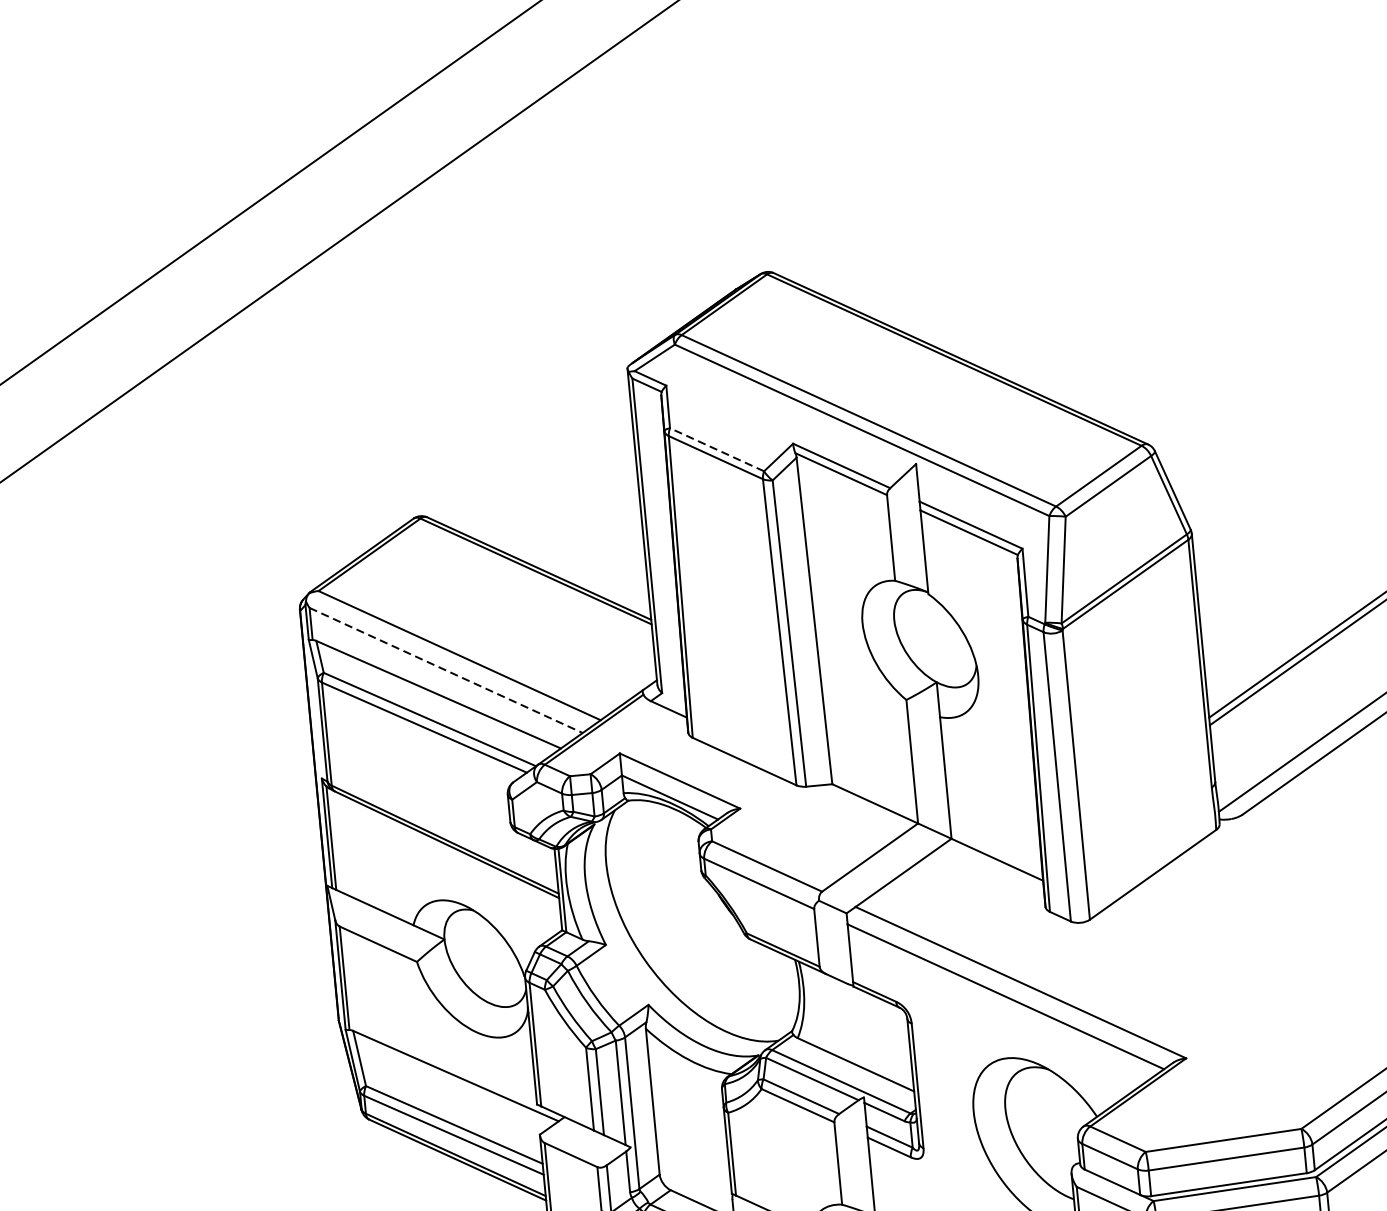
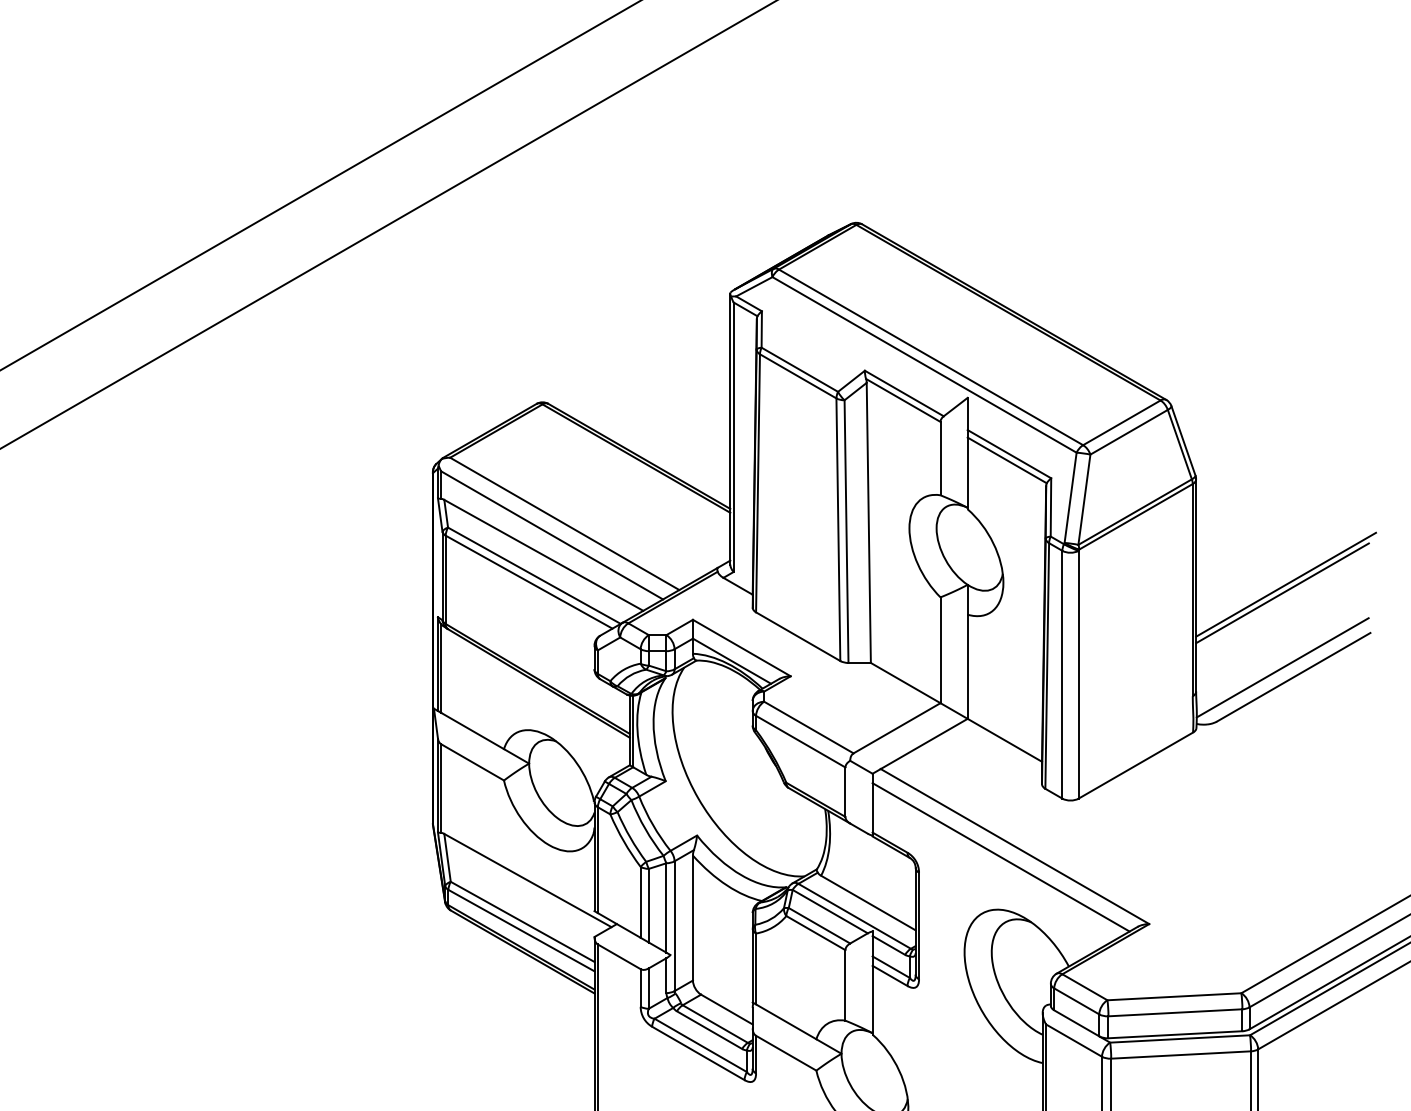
line: (716, 449) -> (799, 369), dashed -> solid
line: (446, 670) -> (552, 535), dashed -> solid

